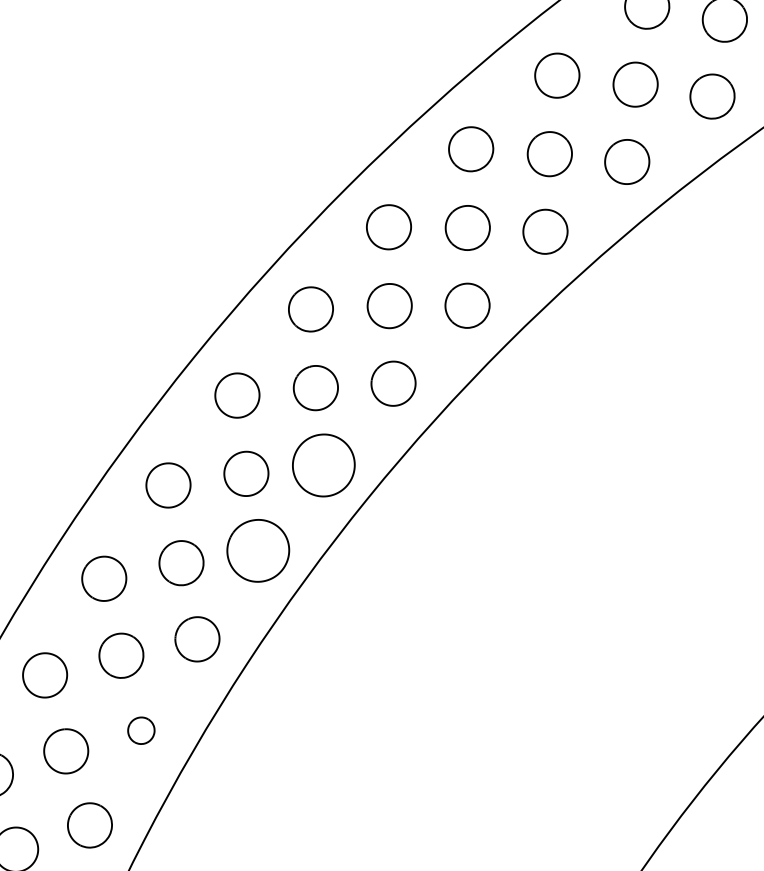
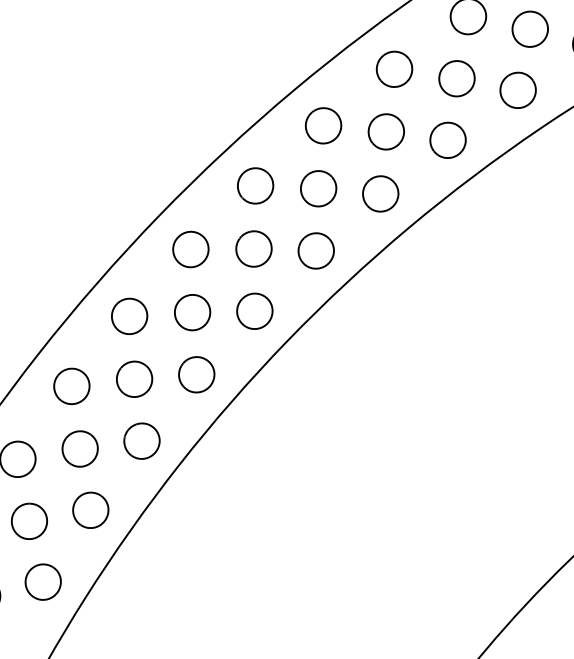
part: (323, 465) -> (254, 311), size x0.71
part: (258, 550) -> (196, 374), size x0.71
part: (141, 730) -> (90, 510), size x1.67

